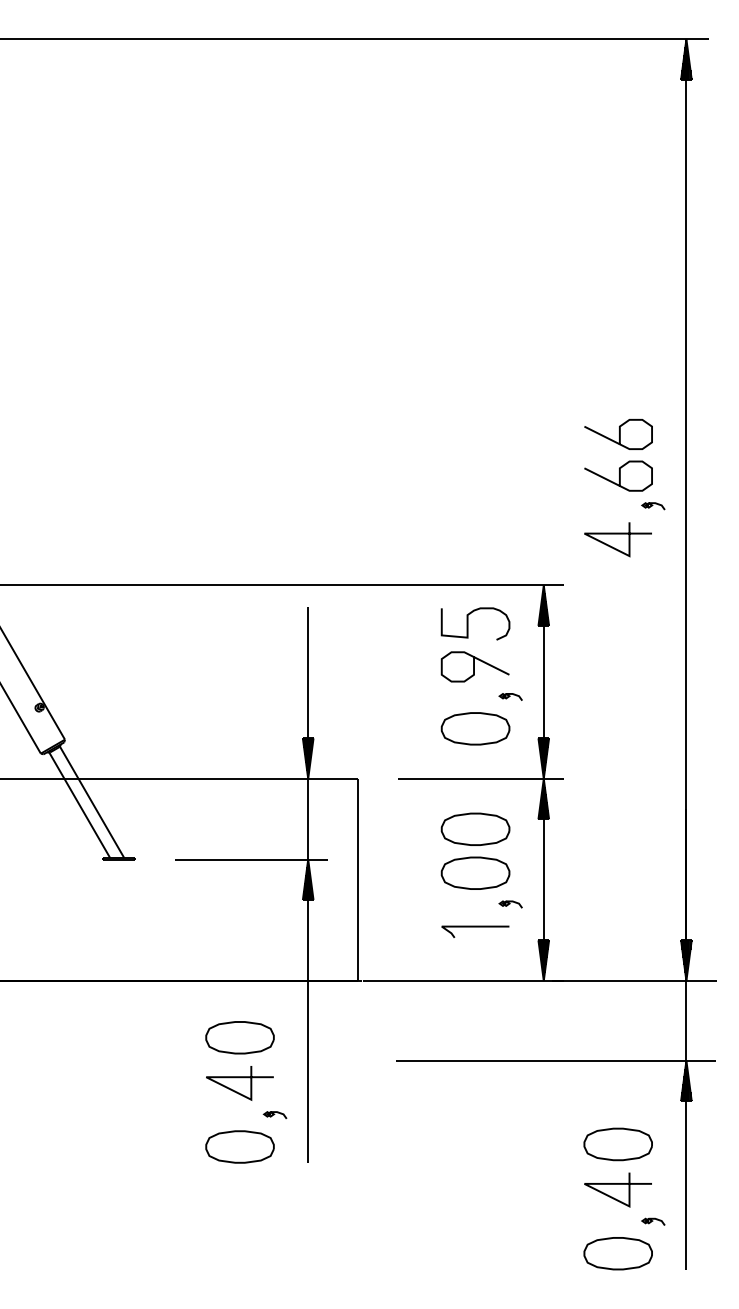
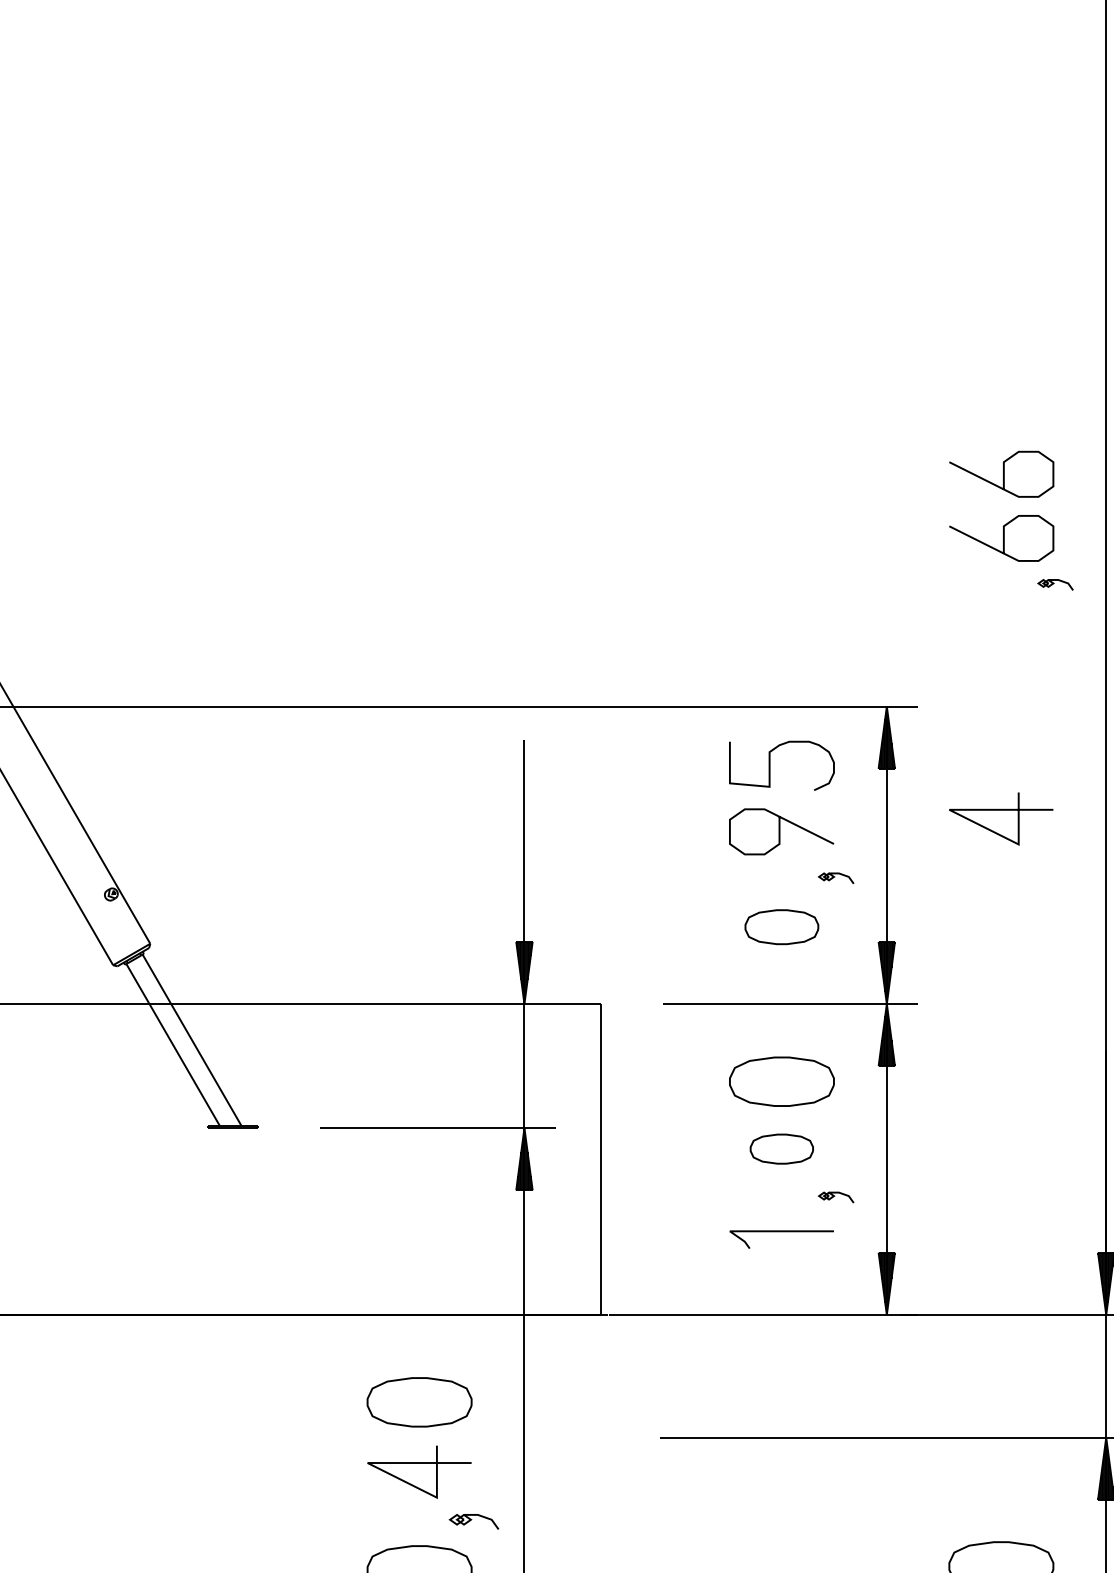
line: (617, 534) -> (1000, 811), moved
part: (475, 728) -> (781, 926), size x0.7
part: (475, 872) -> (781, 1148), size x0.6
part: (274, 1114) -> (472, 1520), size x1.4

